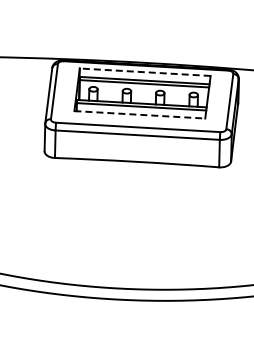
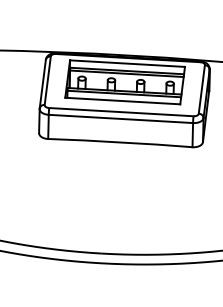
line: (145, 72) -> (127, 63), dashed -> solid
line: (139, 114) -> (122, 100), dashed -> solid

